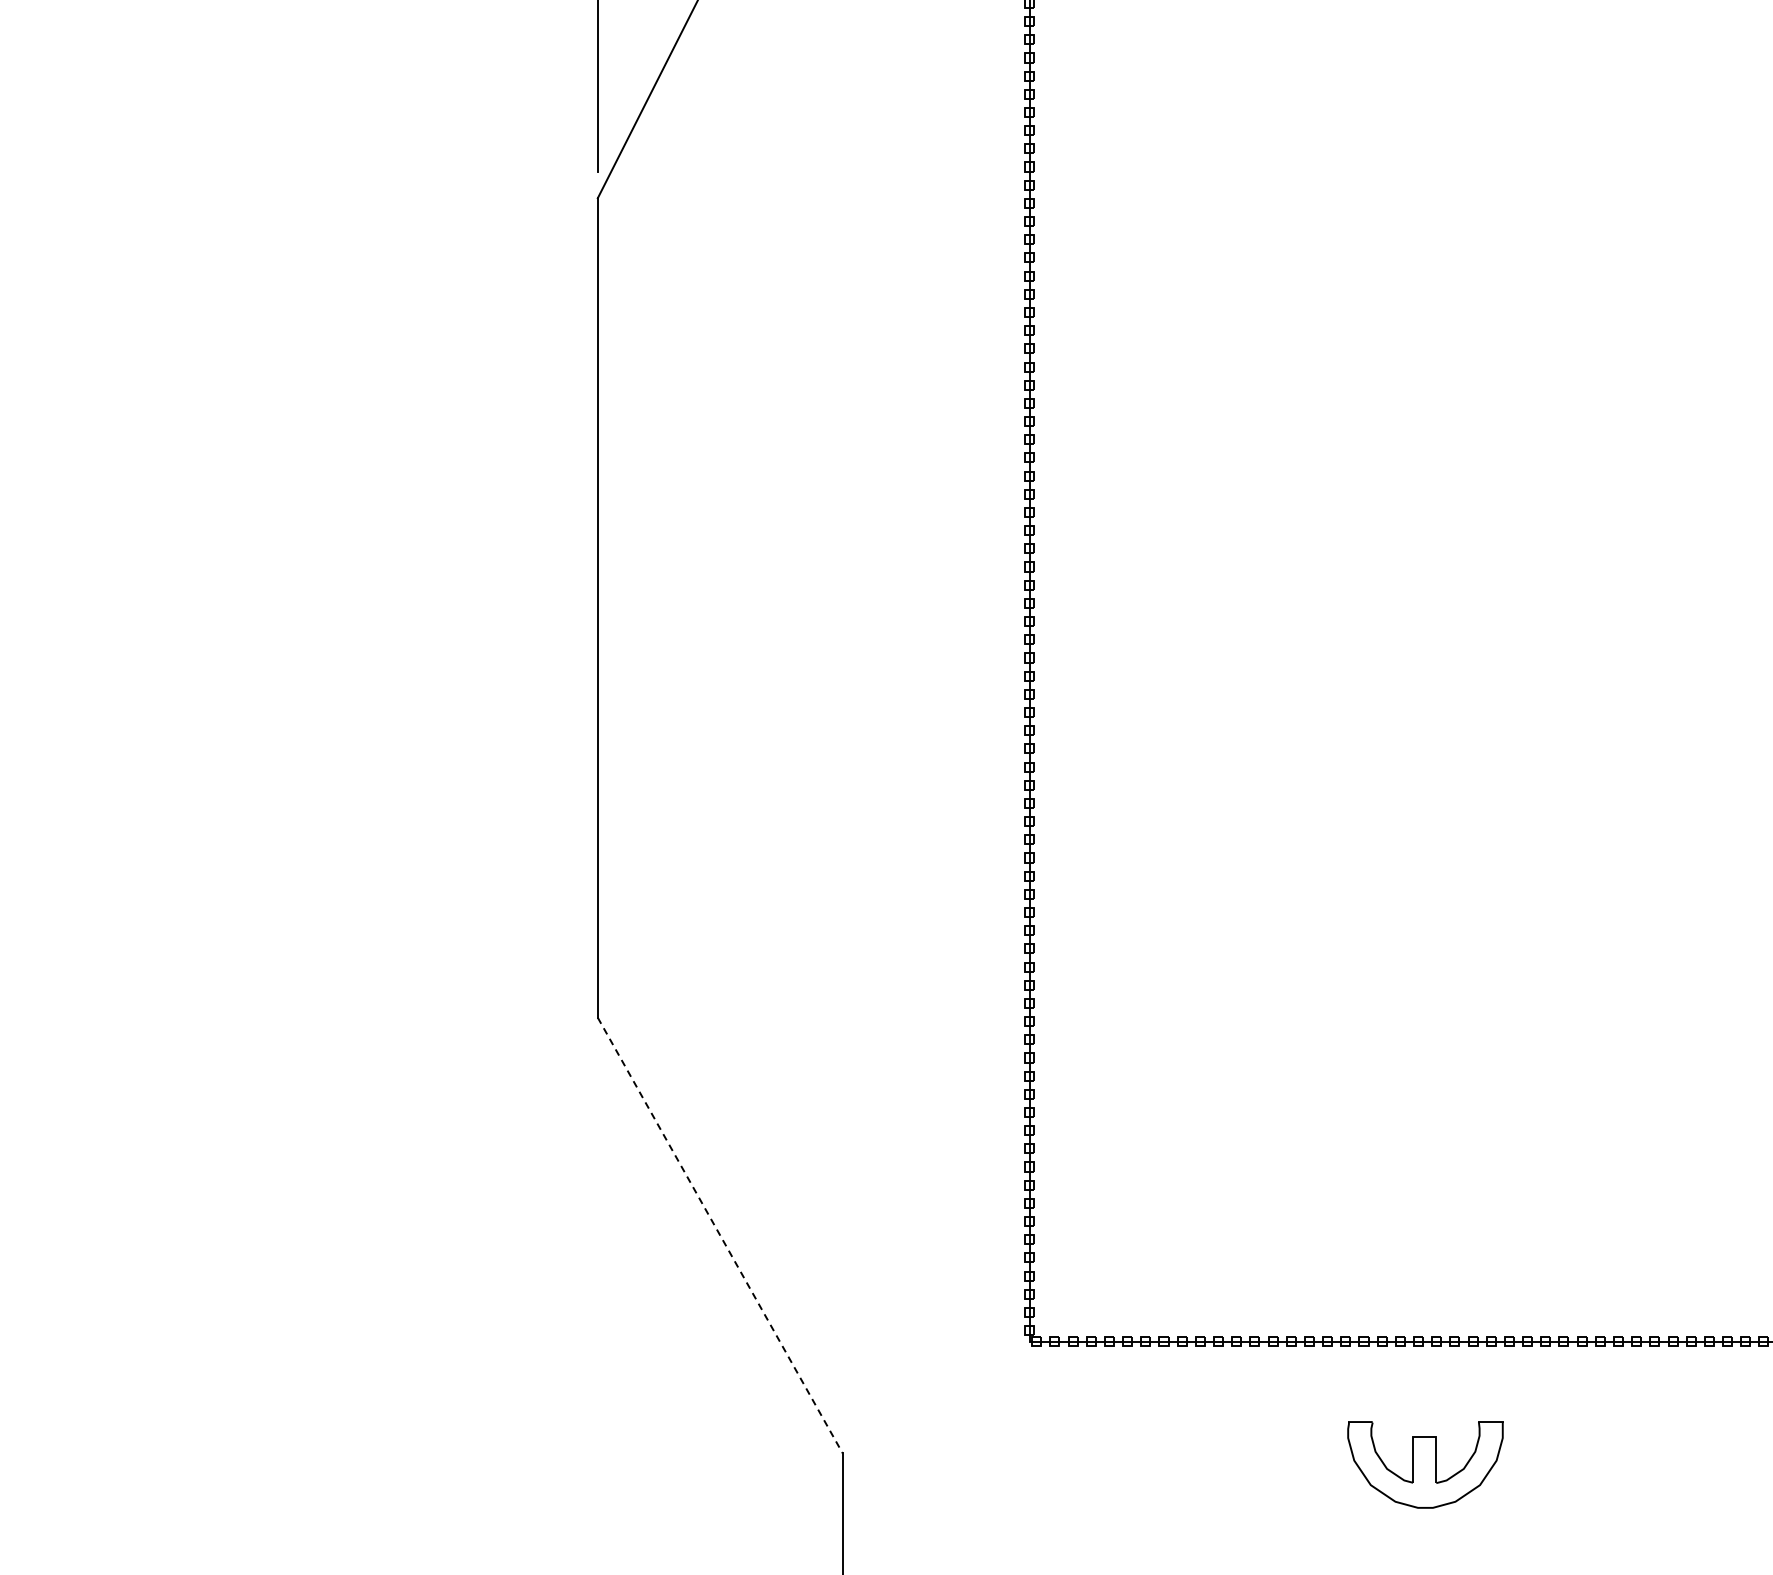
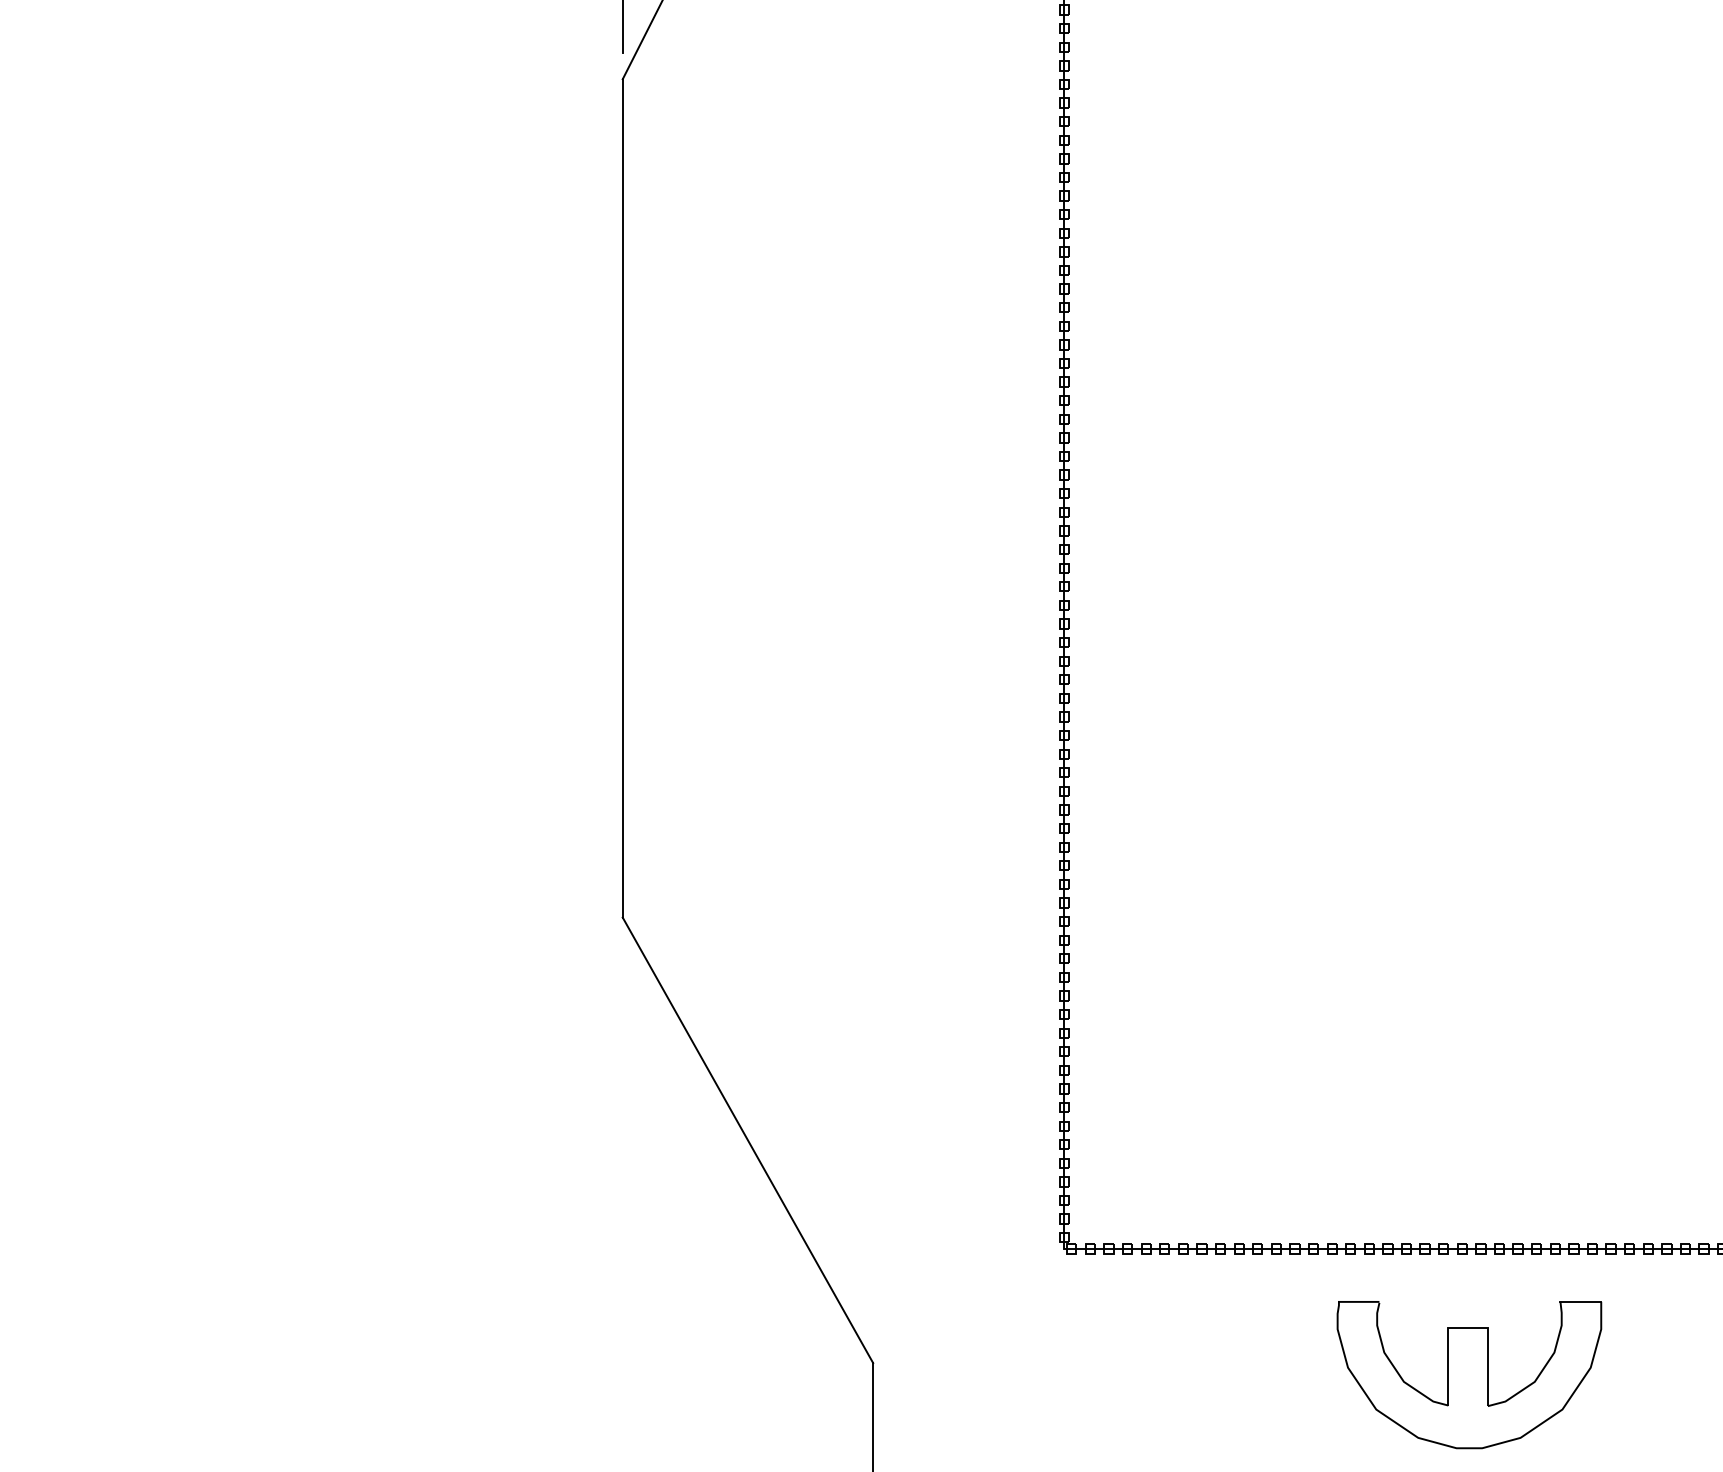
line: (720, 1235) -> (748, 1140), dashed -> solid
part: (1425, 1464) -> (1469, 1374), size x1.67

